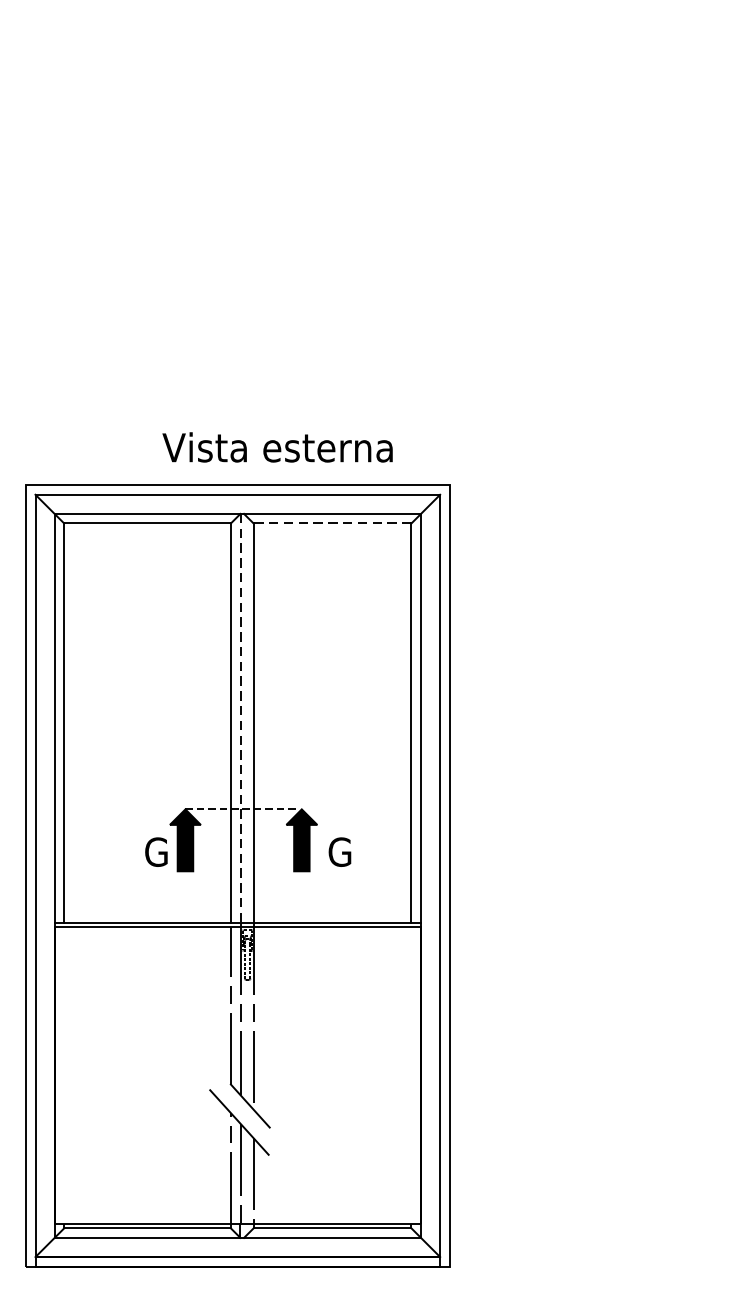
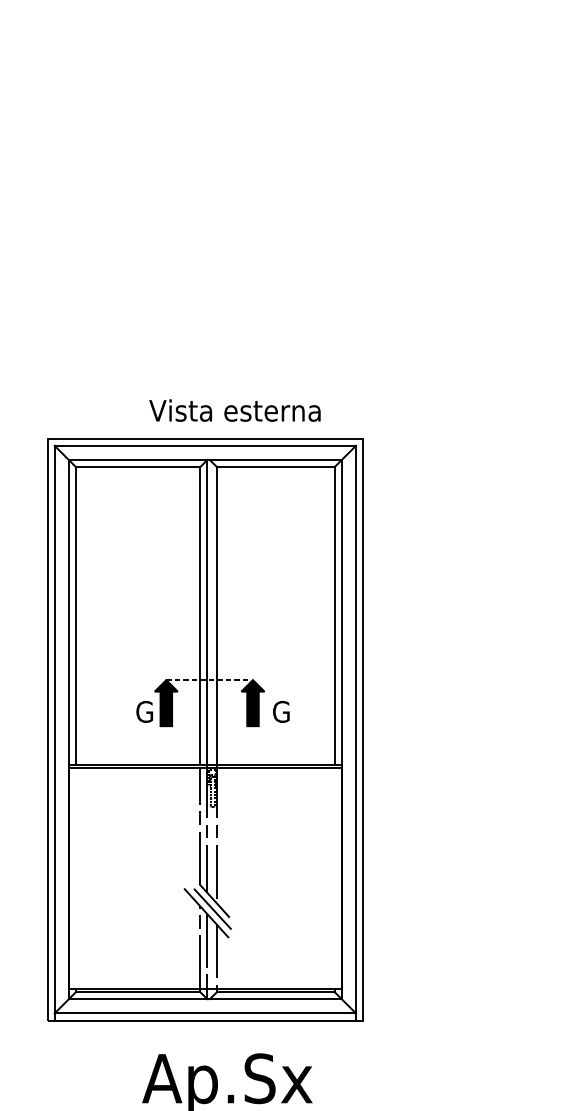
line: (332, 523) -> (275, 467), dashed -> solid
line: (240, 719) -> (207, 613), dashed -> solid
line: (247, 1116) -> (212, 908), added

